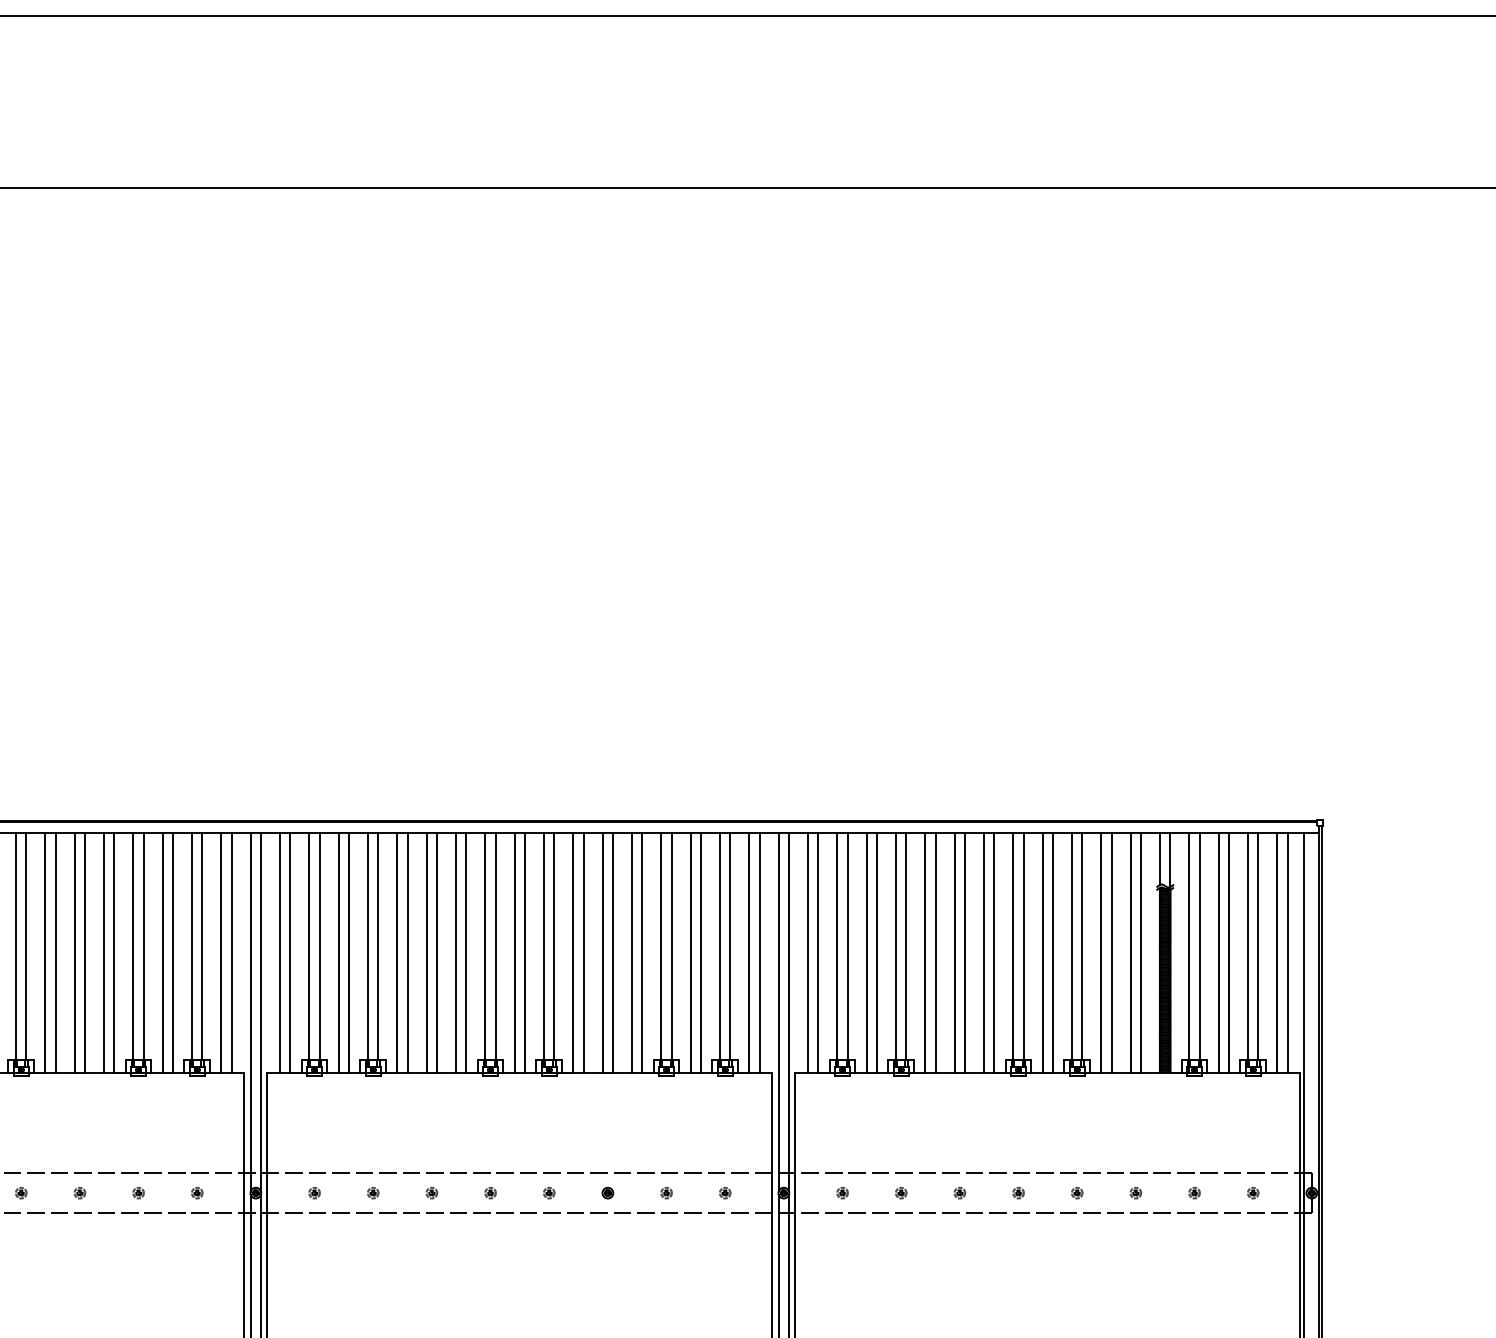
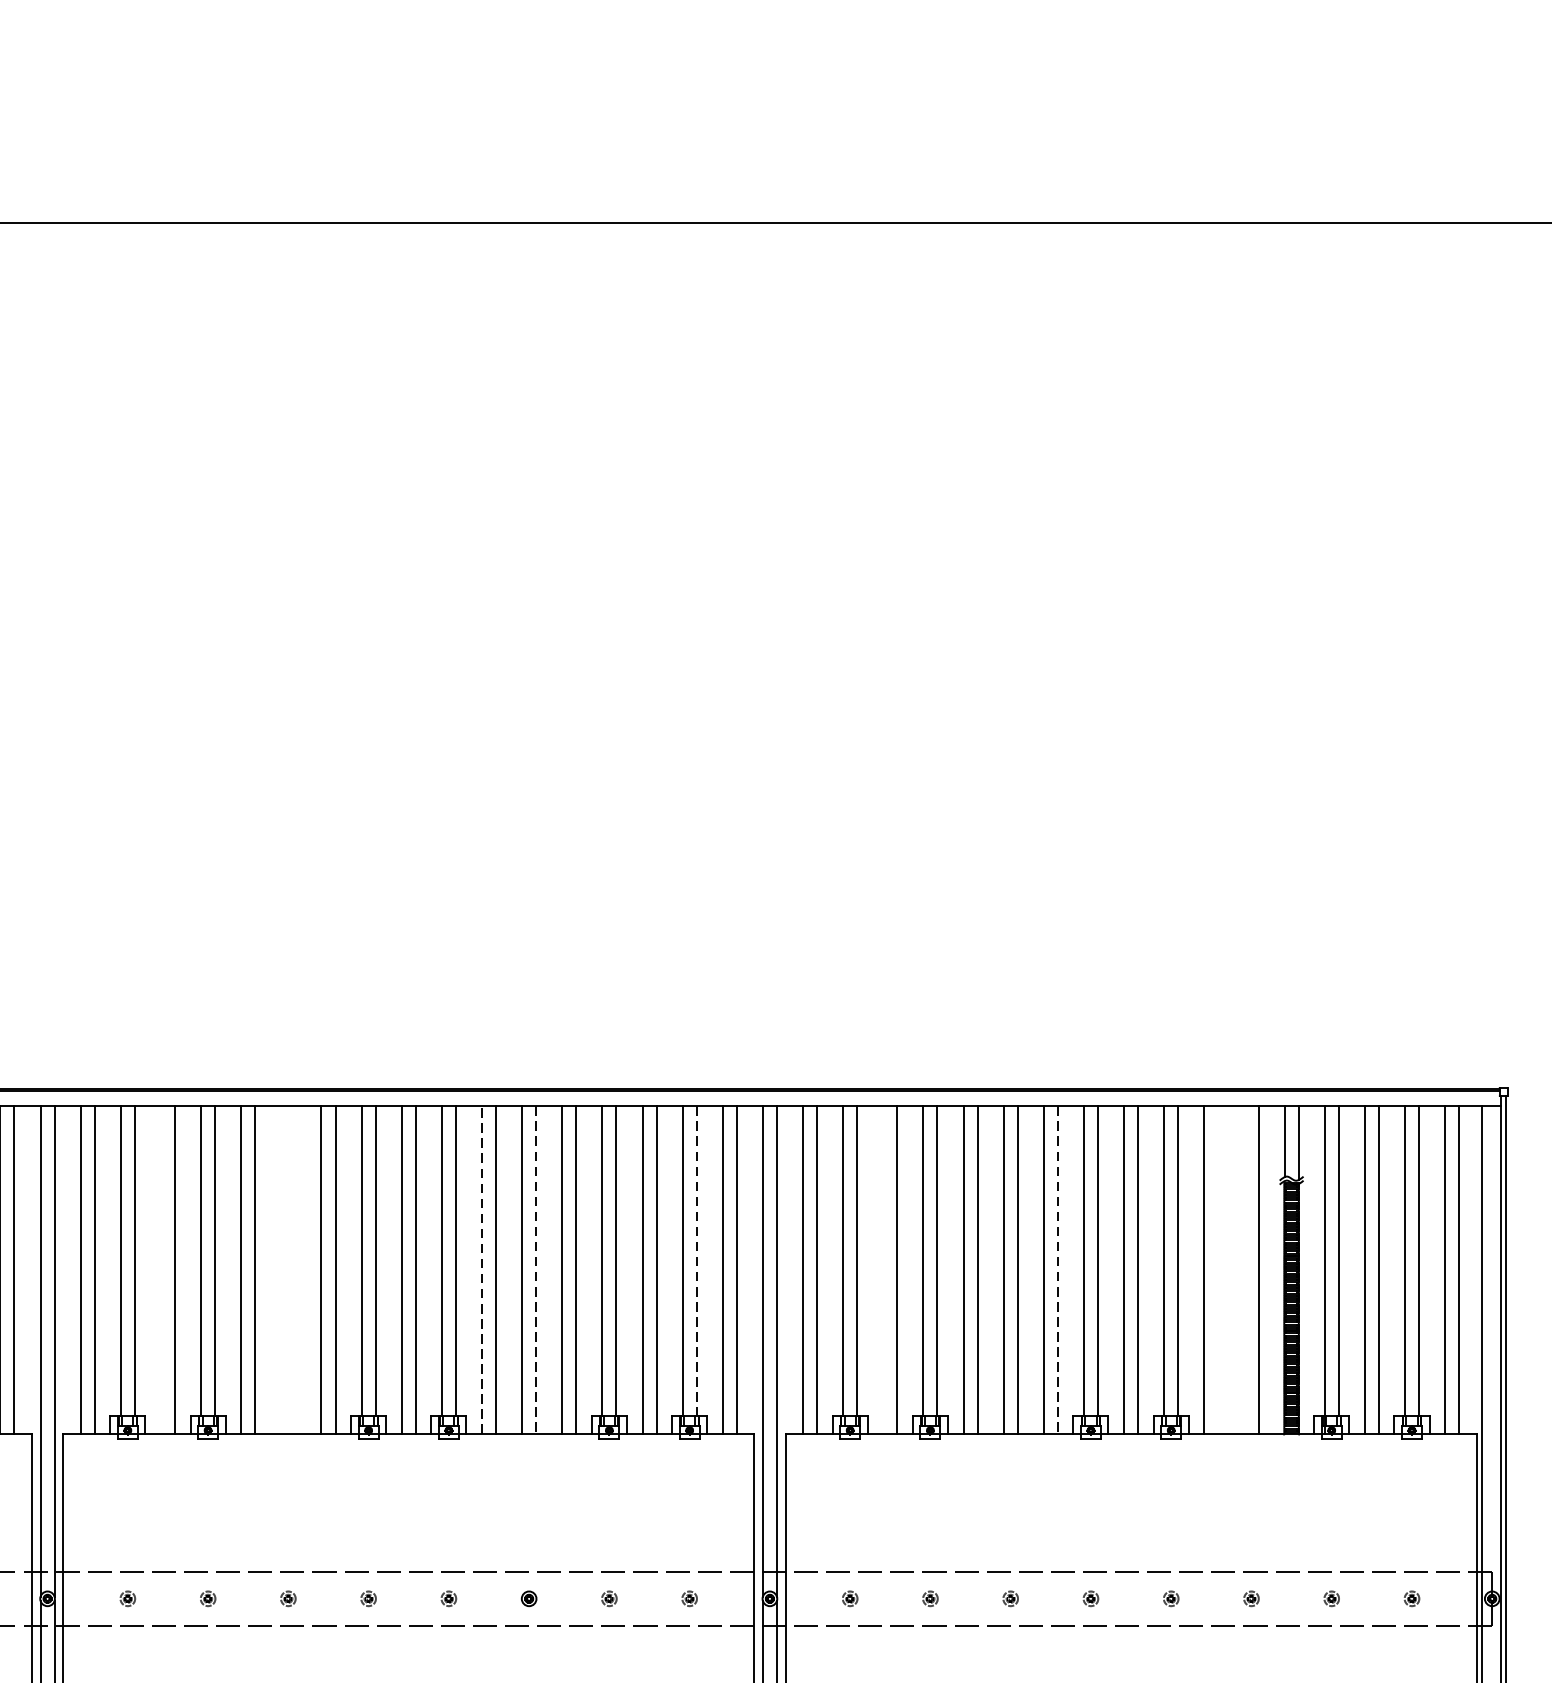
line: (730, 946) -> (696, 1261), solid -> dashed
line: (338, 952) -> (160, 1269), removed
line: (426, 952) -> (280, 1269), removed
line: (437, 952) -> (296, 1269), removed
line: (573, 952) -> (482, 1269), solid -> dashed
line: (613, 952) -> (536, 1269), solid -> dashed
line: (866, 952) -> (882, 1269), removed
line: (994, 952) -> (1058, 1269), solid -> dashed
line: (1111, 952) -> (1218, 1269), removed
line: (1130, 952) -> (1244, 1269), removed

